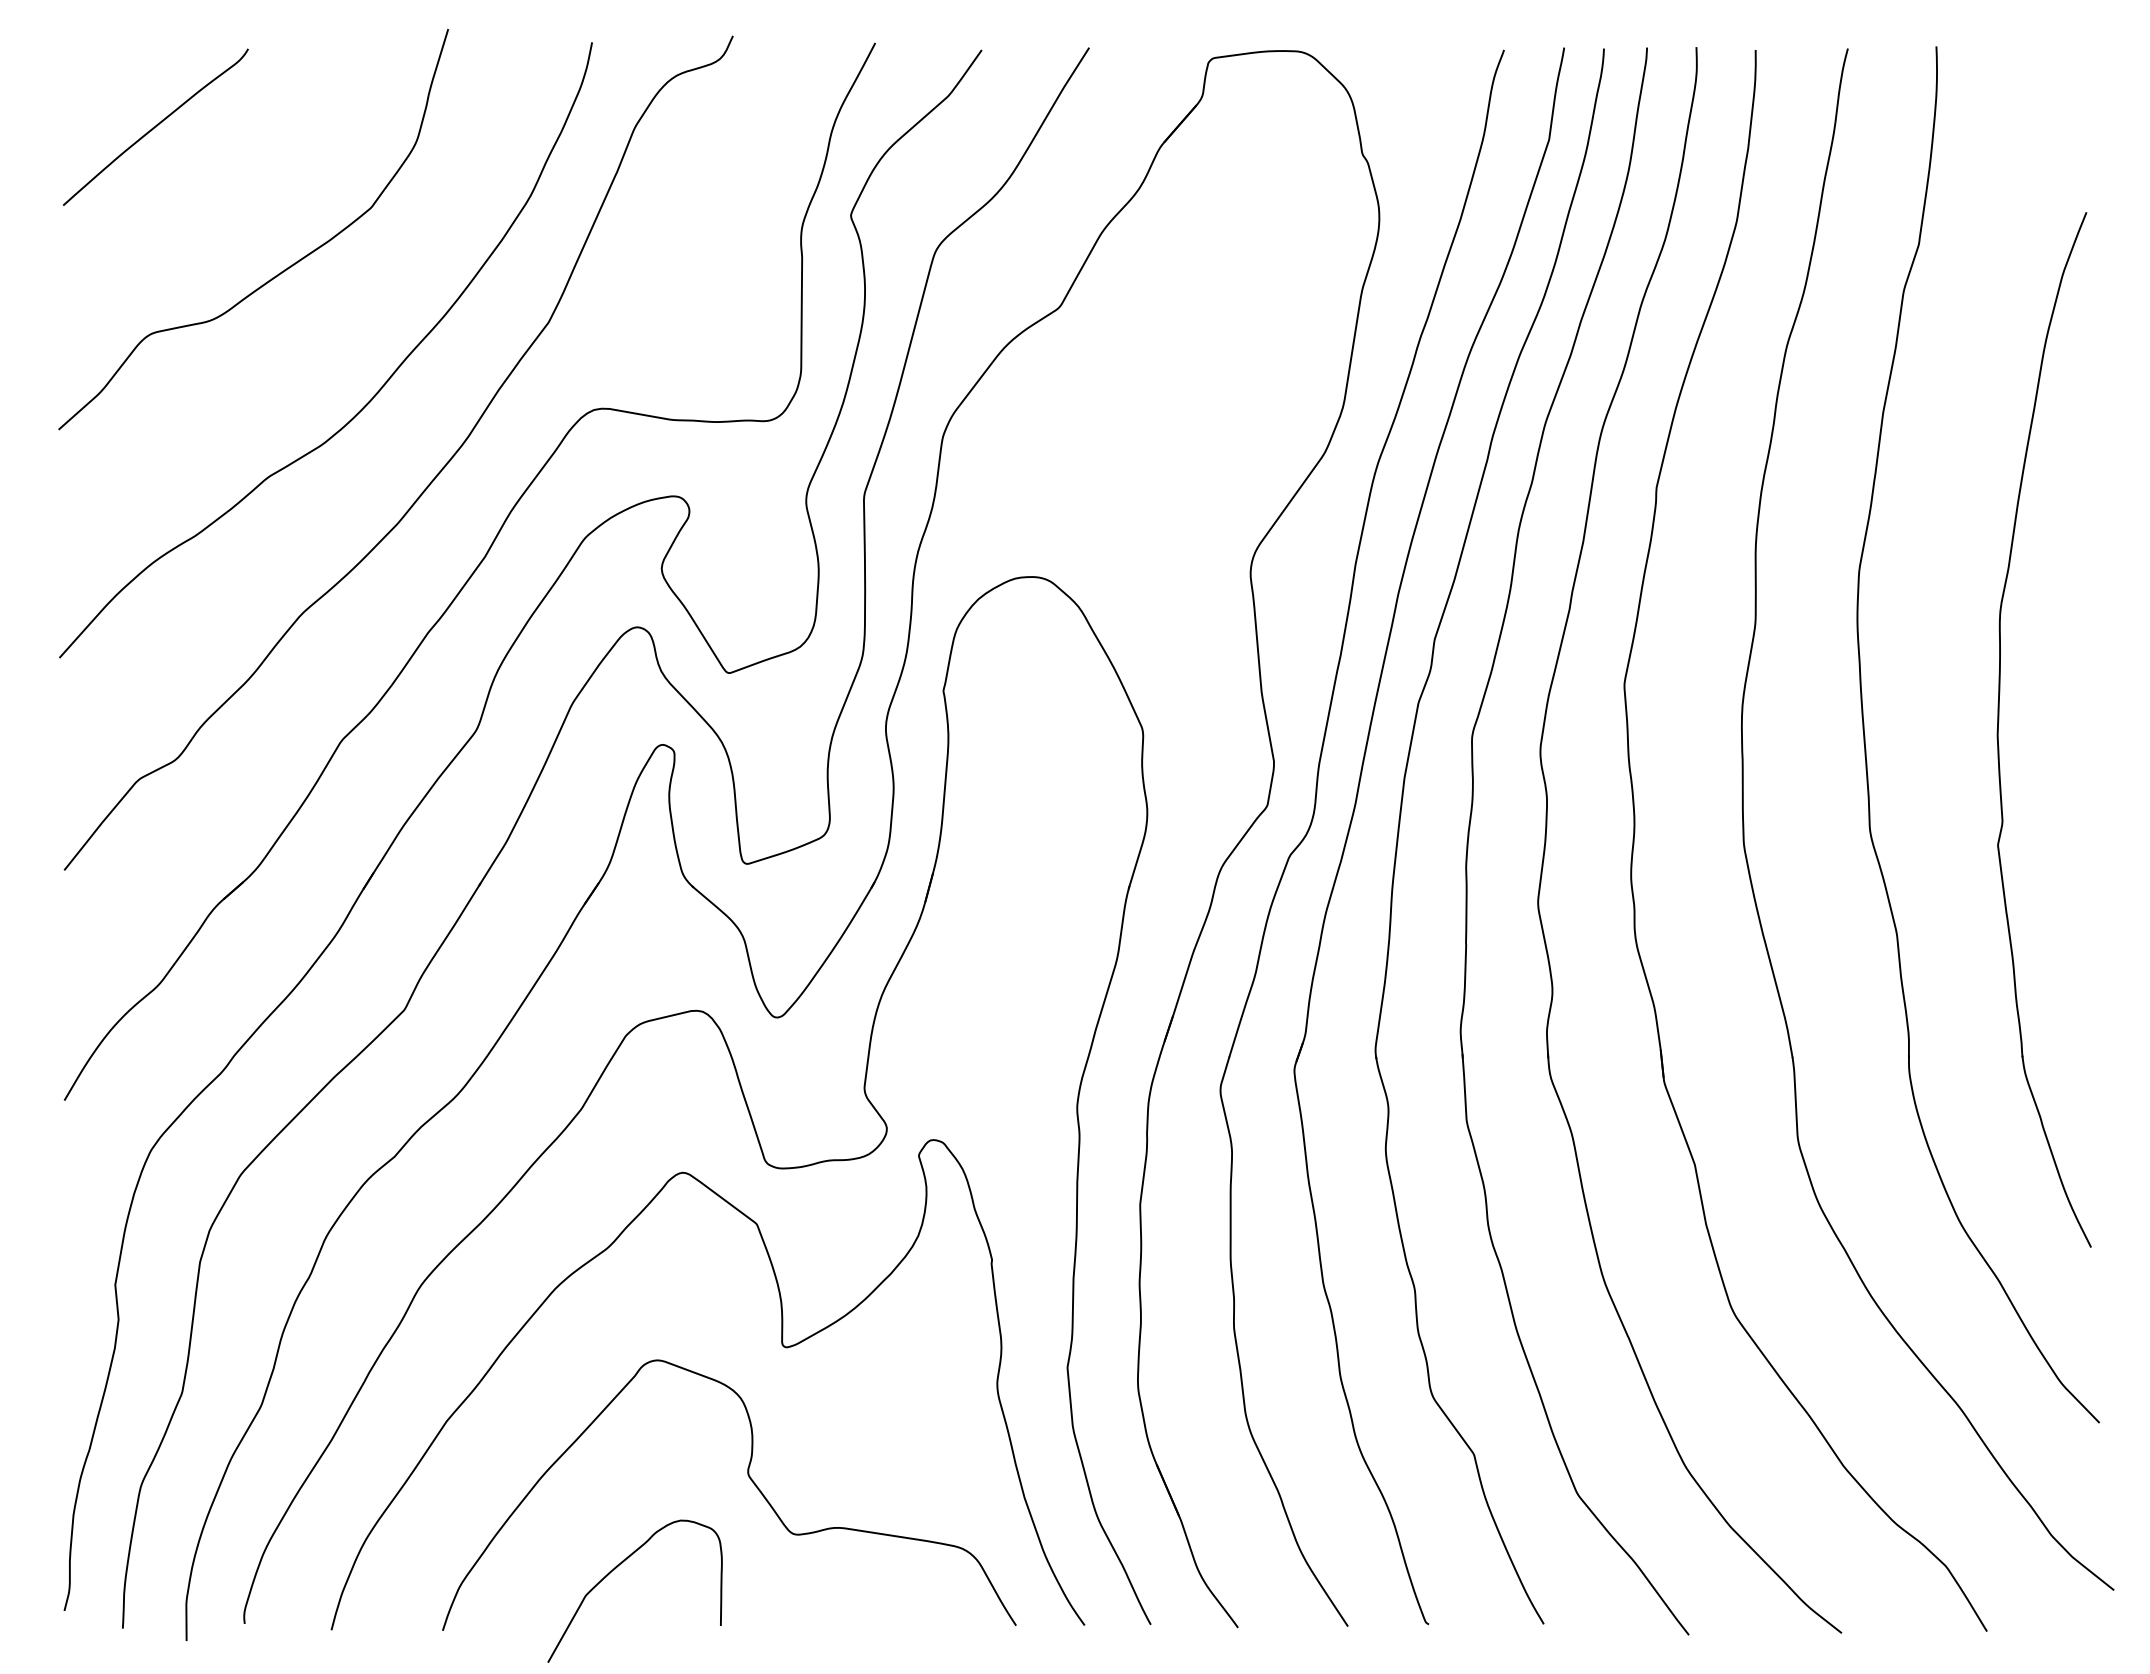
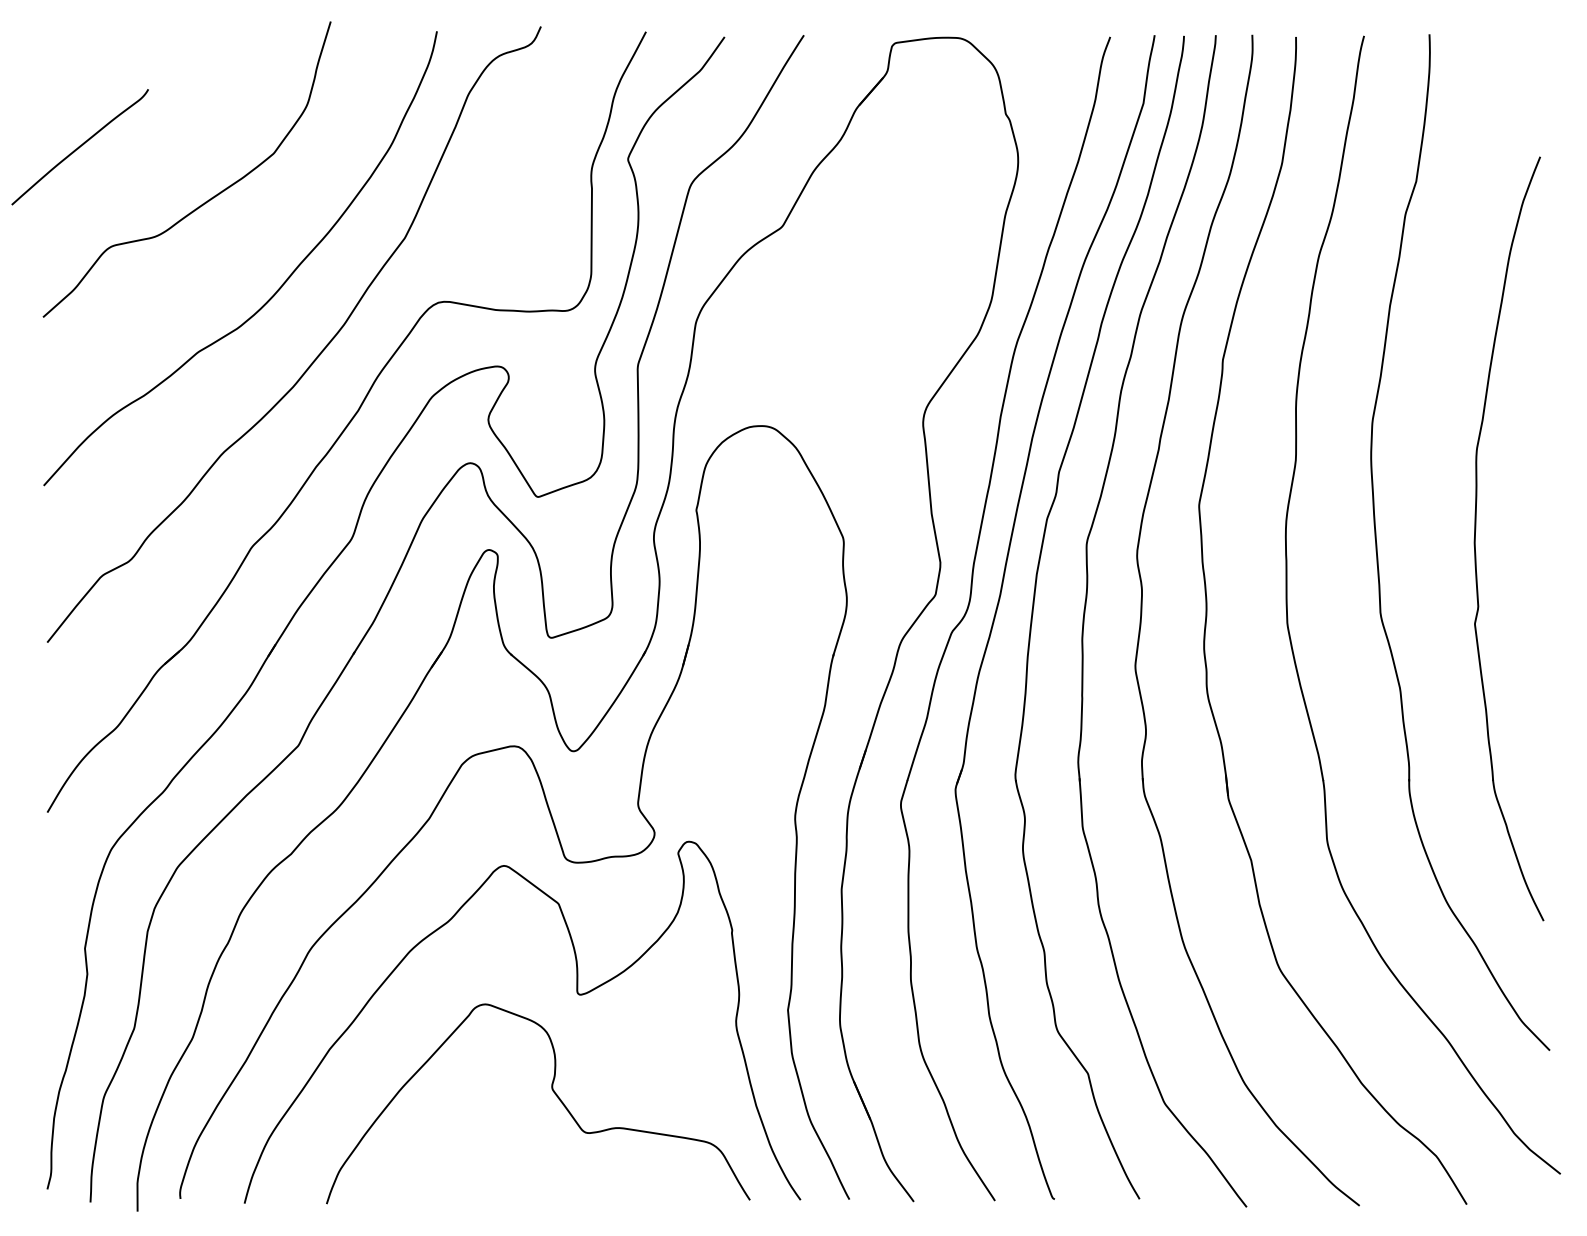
curve: (155, 126) -> (79, 146), moved
curve: (615, 1569) -> (454, 1158), removed

